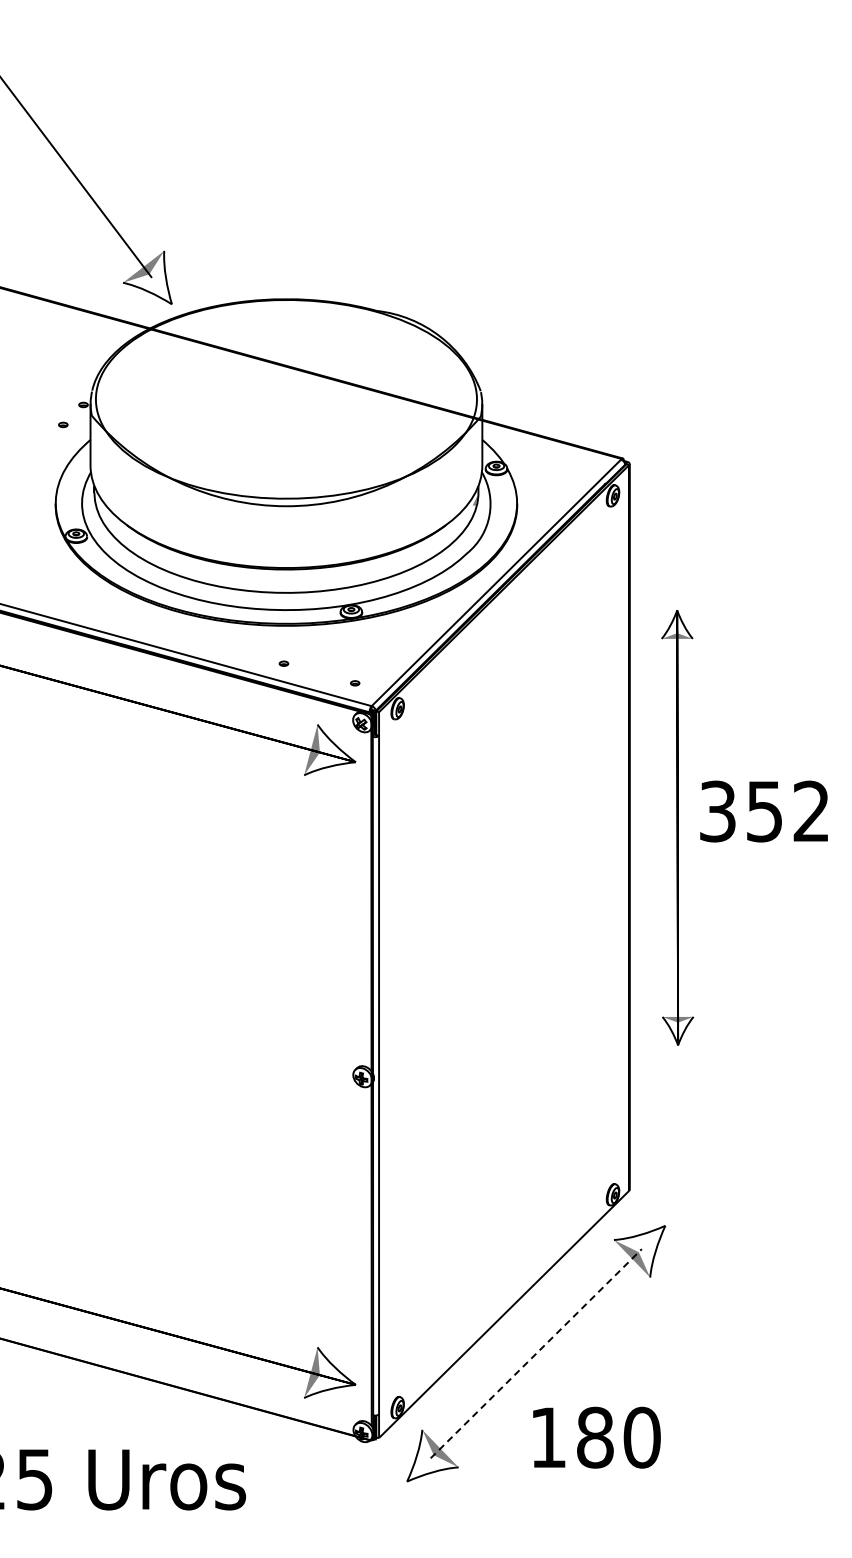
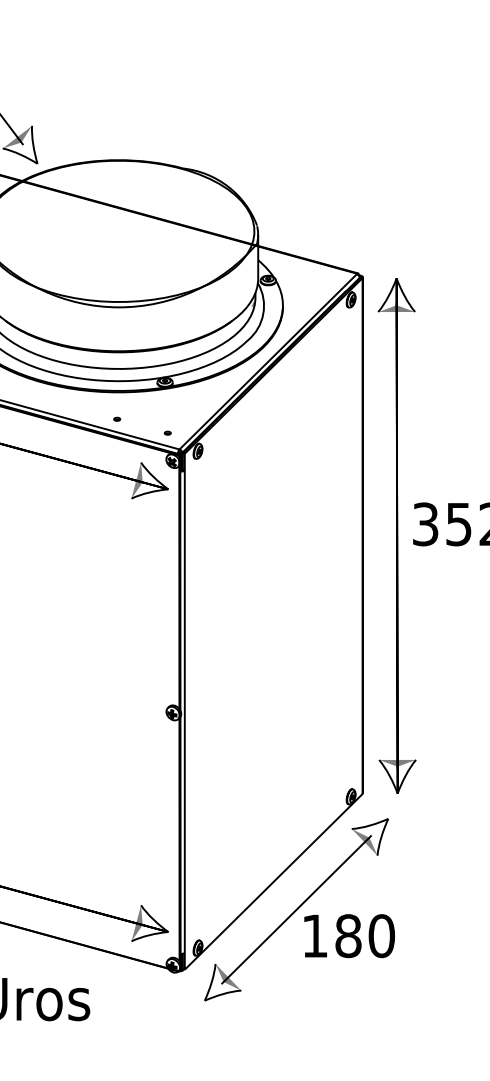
part: (677, 827) -> (396, 535), size x1.67
line: (536, 1353) -> (296, 909), dashed -> solid
text: (596, 1437) -> (349, 935), moved

